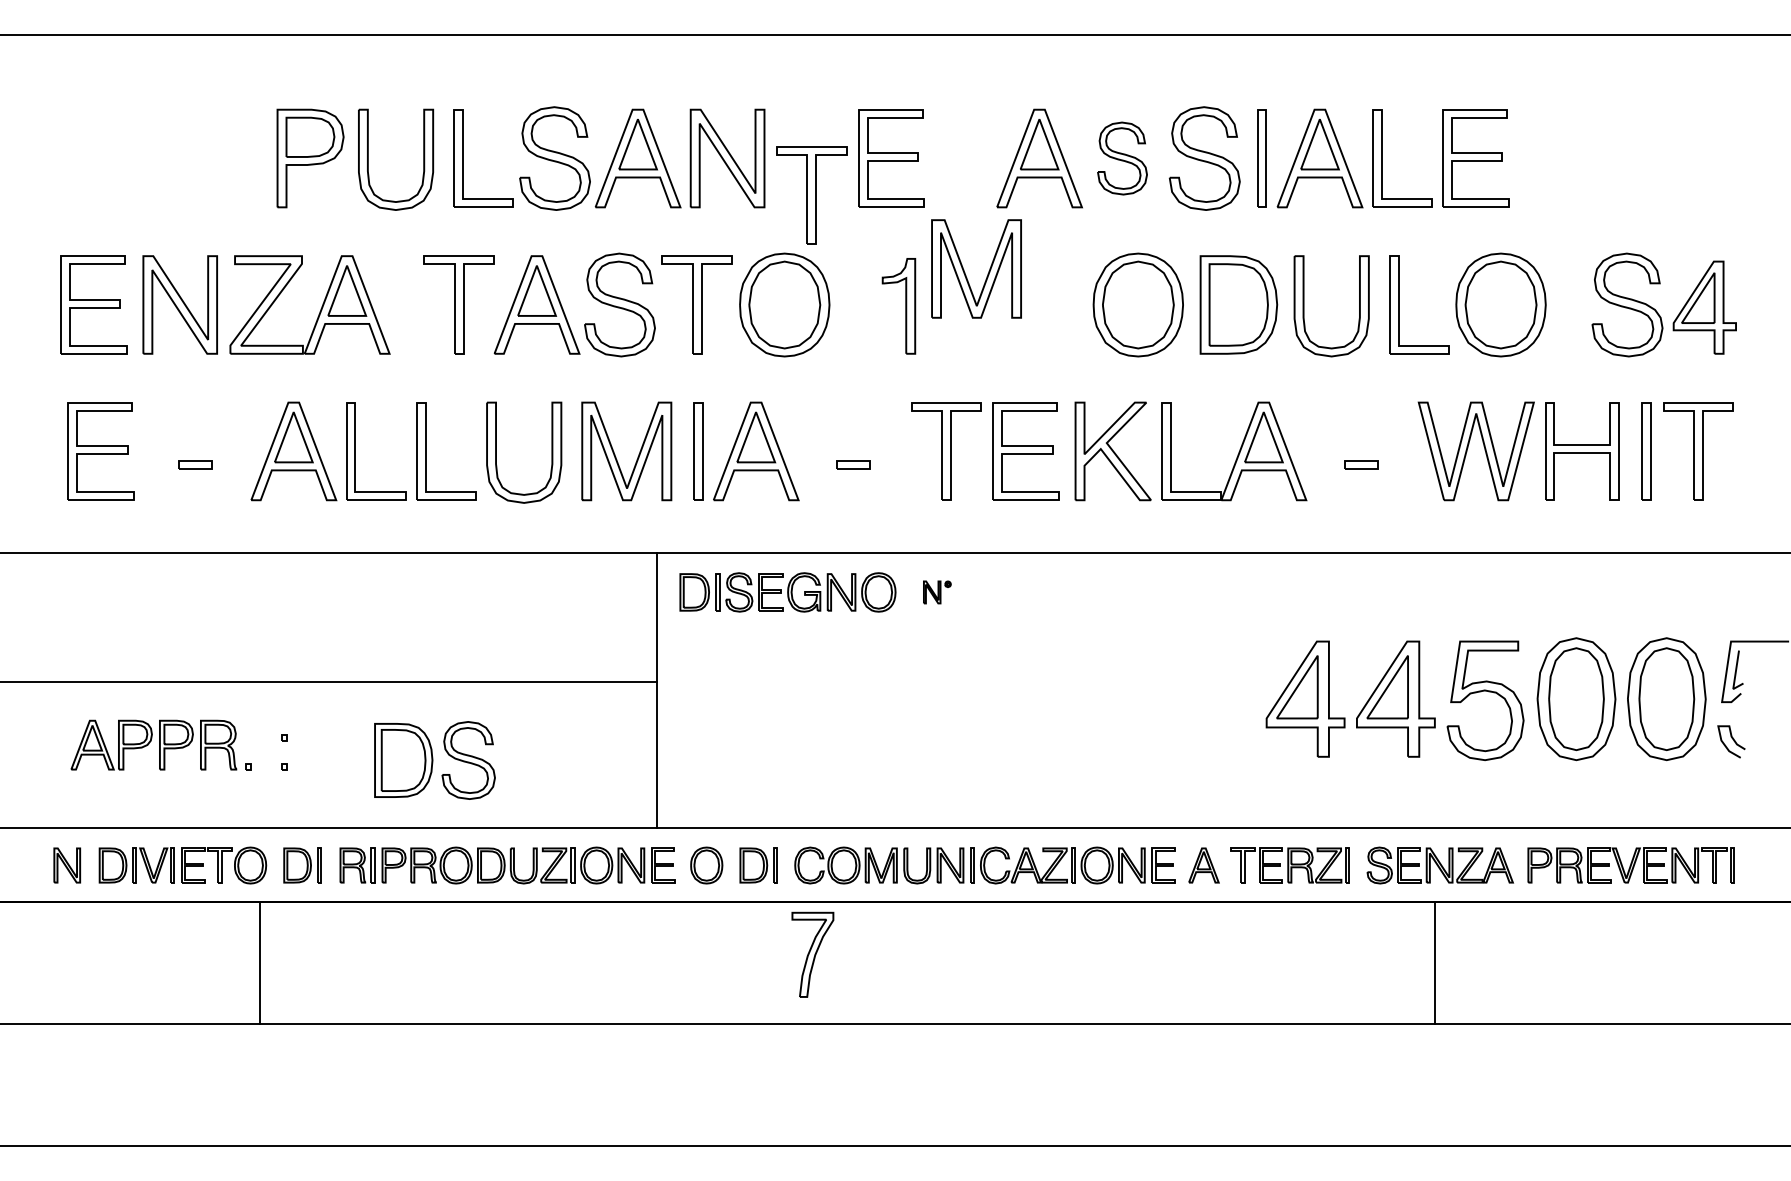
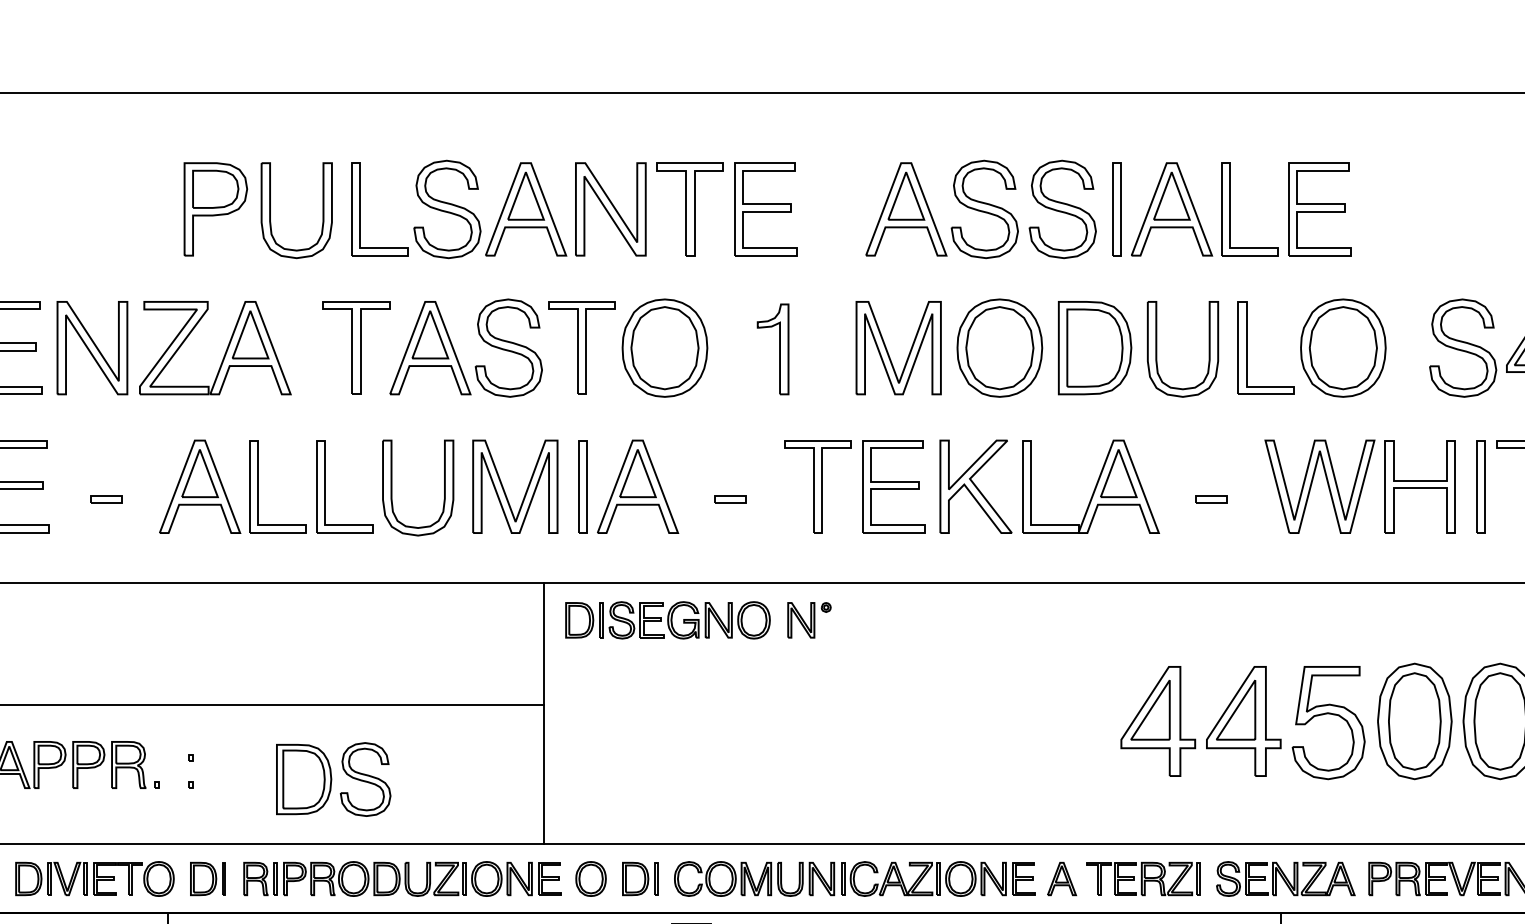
part: (1122, 158) -> (984, 209), size x1.43
part: (811, 195) -> (690, 209), moved
part: (965, 272) -> (888, 351), moved
part: (937, 592) -> (809, 620), size x1.67

